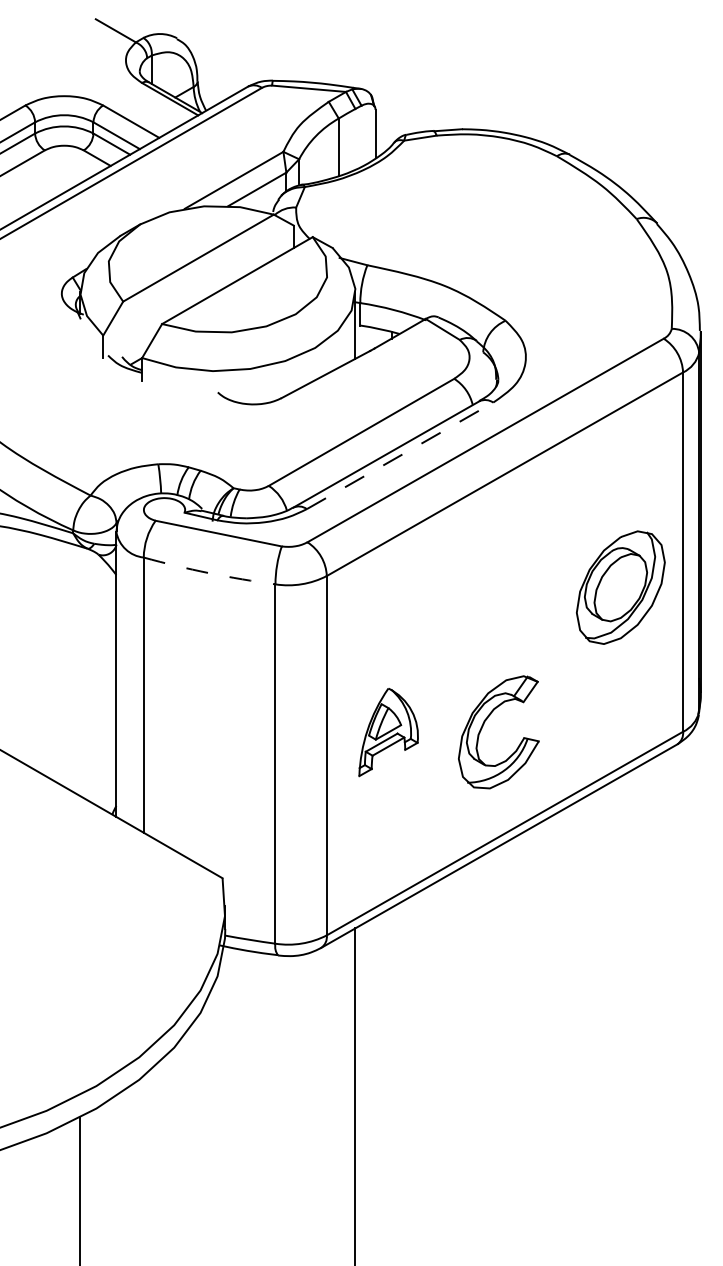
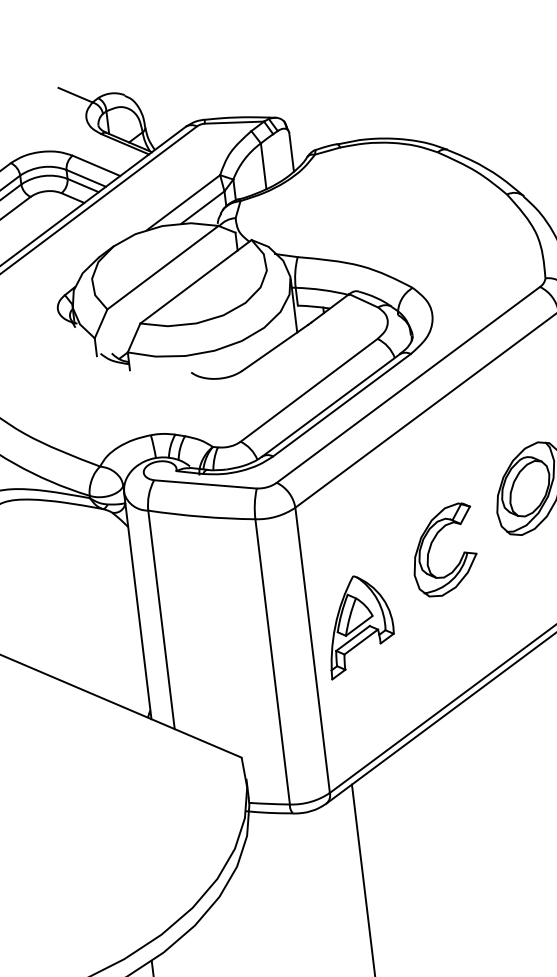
line: (400, 455) -> (342, 404), dashed -> solid
arc: (209, 573) -> (201, 516), dashed -> solid
part: (484, 724) -> (431, 545), moved
part: (388, 732) -> (359, 625), size x1.43

